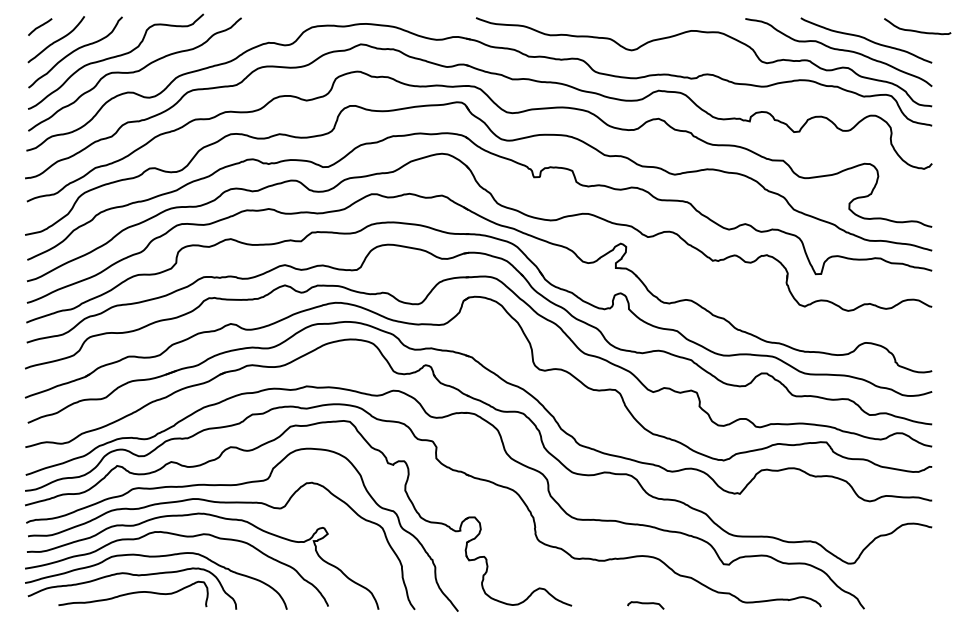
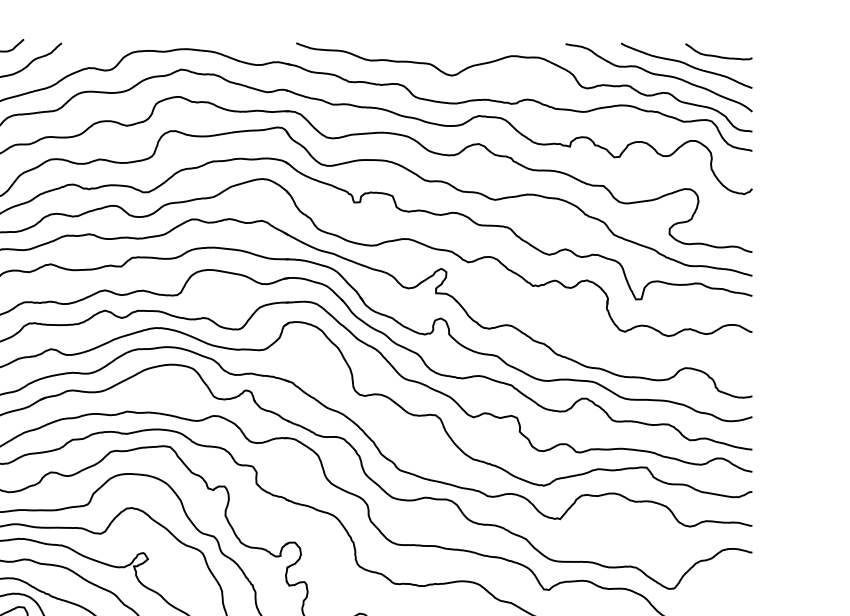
curve: (917, 30) -> (718, 55), moved

